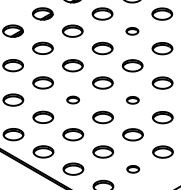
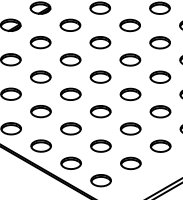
part: (131, 31) -> (129, 25), size x1.67
part: (72, 99) -> (70, 93), size x1.67
part: (132, 100) -> (130, 94), size x1.67
part: (132, 169) -> (130, 163), size x1.67

